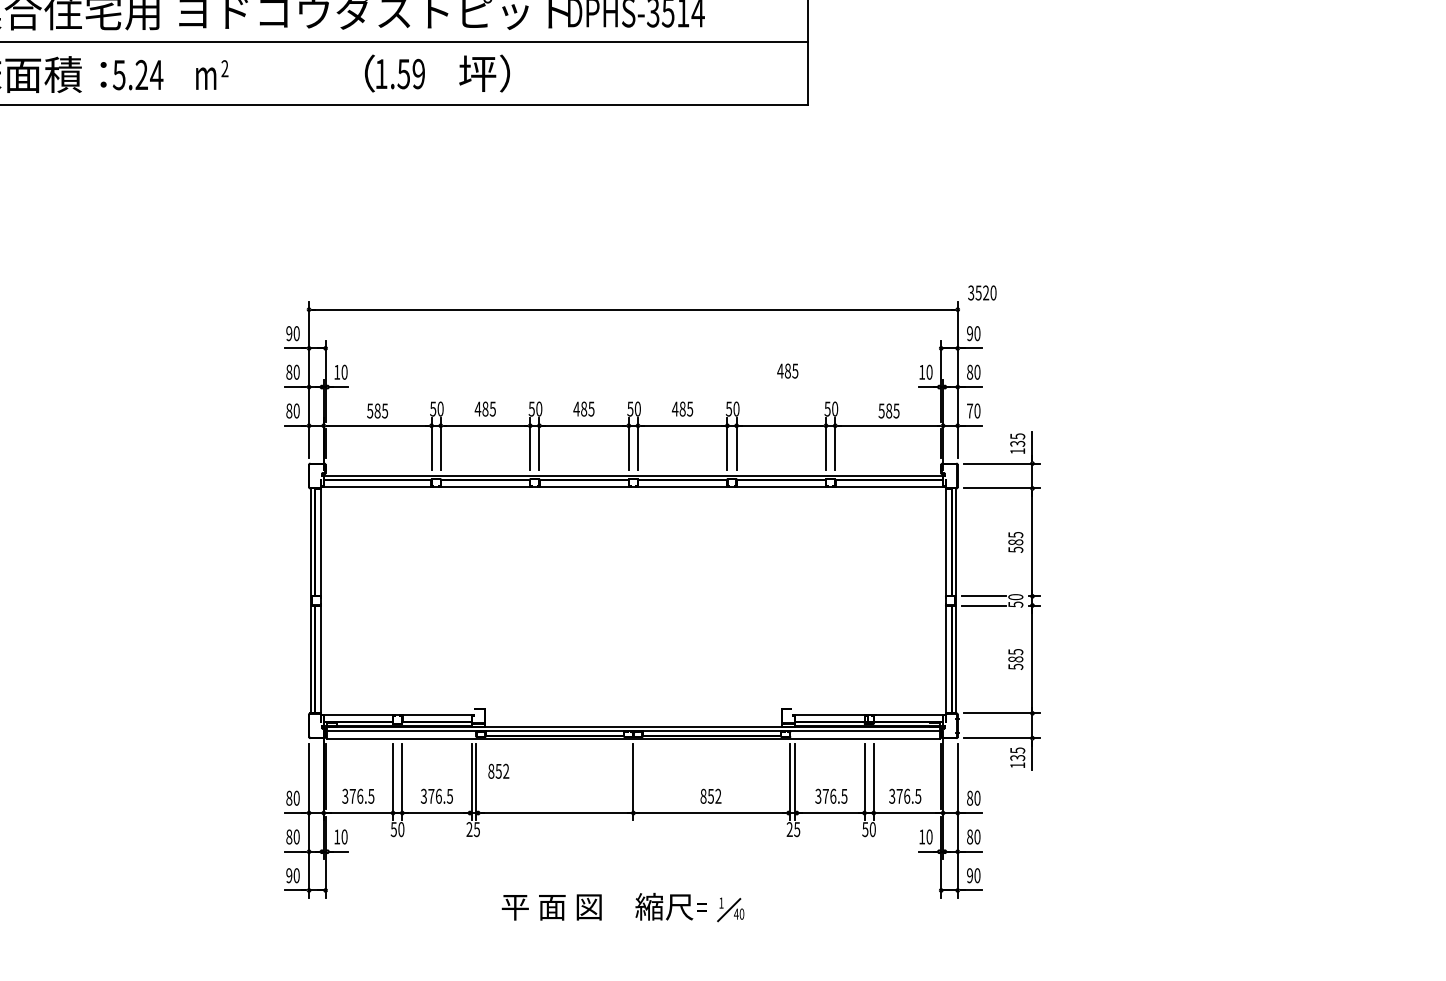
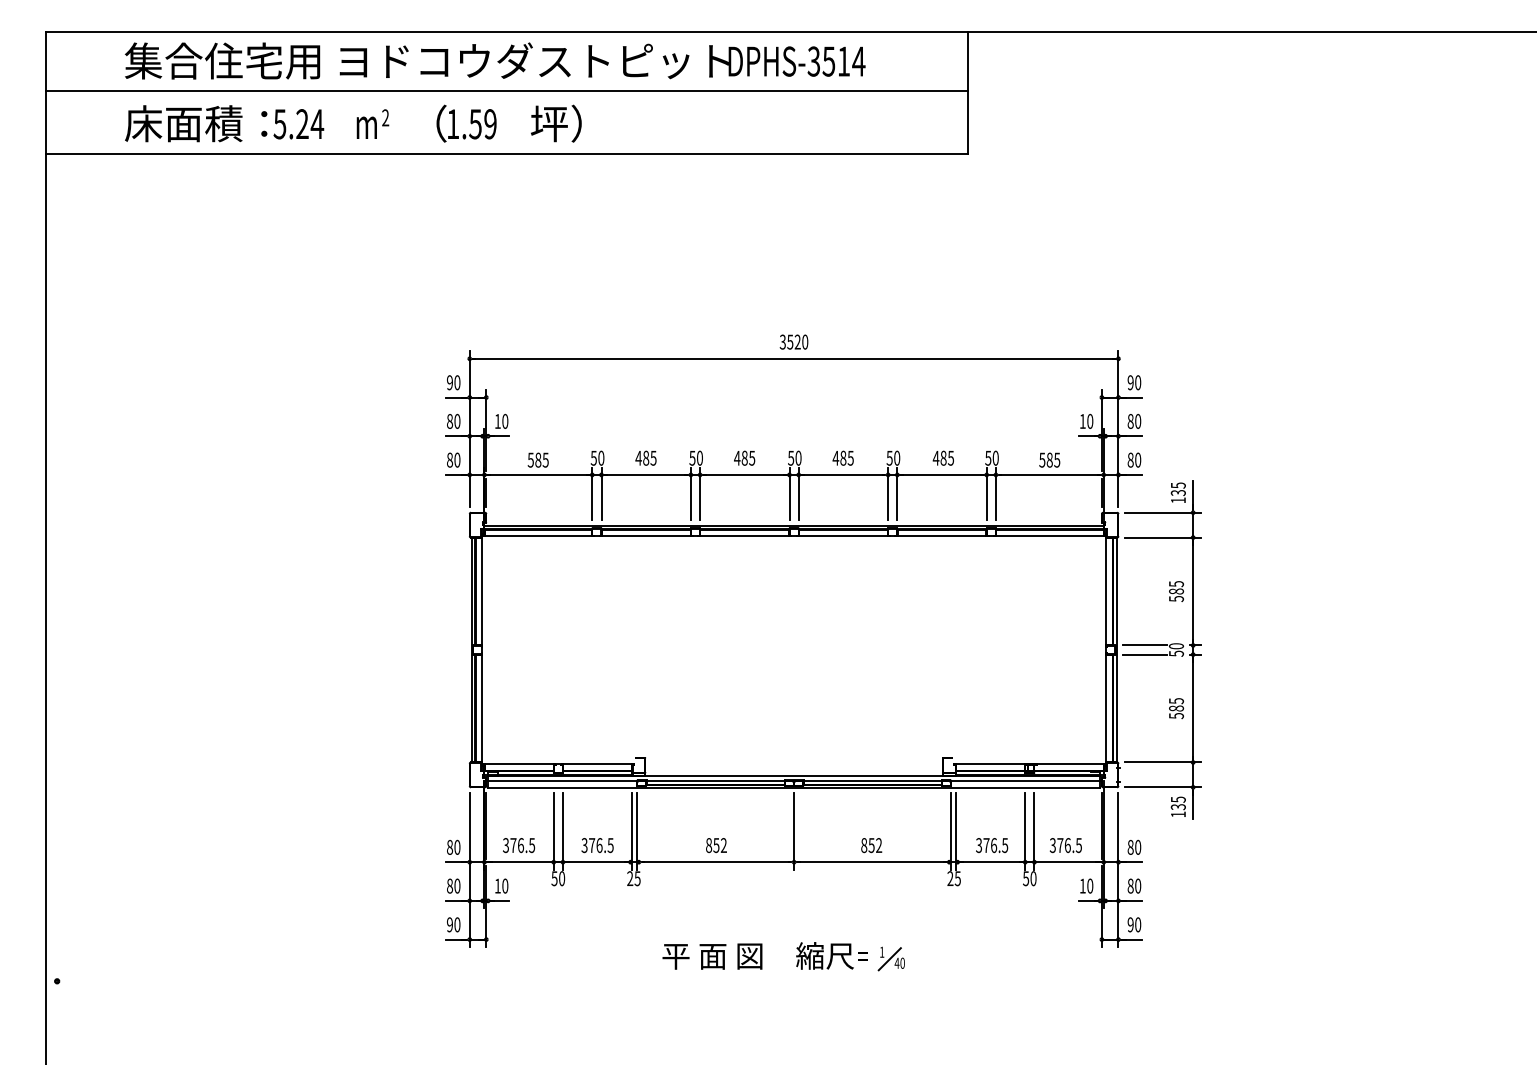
text: (436, 73) -> (508, 123), moved
text: (981, 292) -> (793, 341), moved
text: (786, 370) -> (942, 457), moved
text: (969, 410) -> (1130, 459), 70 -> 80
text: (498, 771) -> (716, 845), moved

